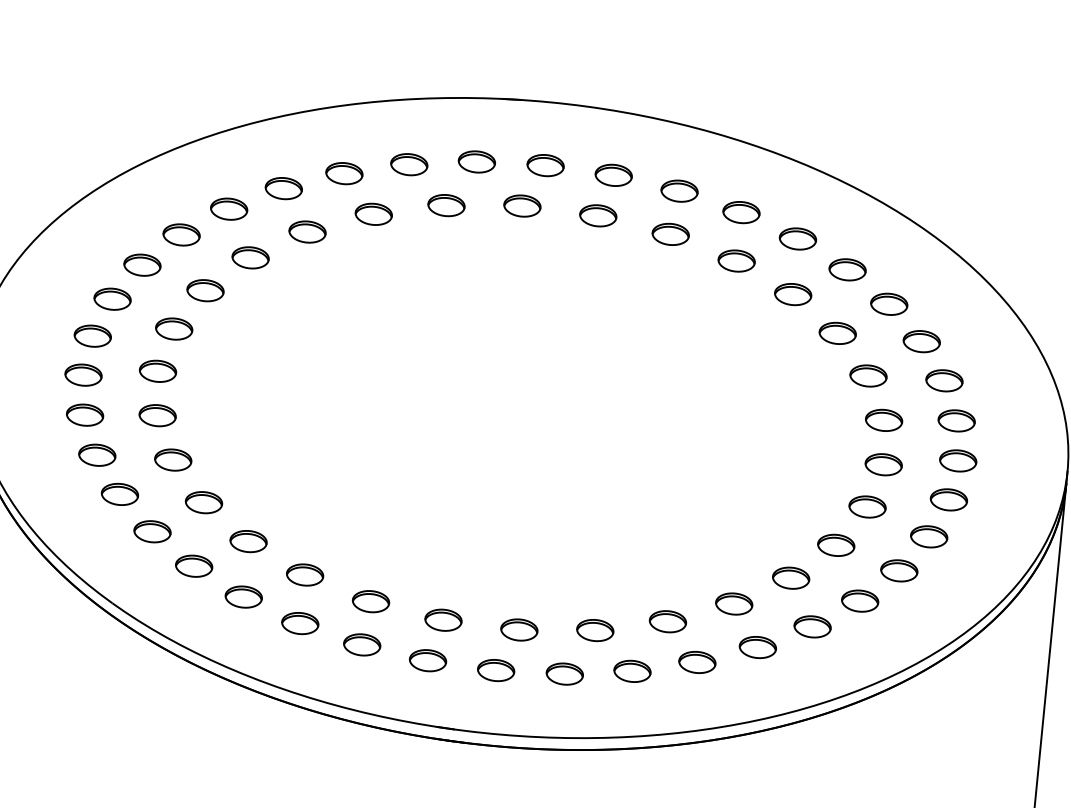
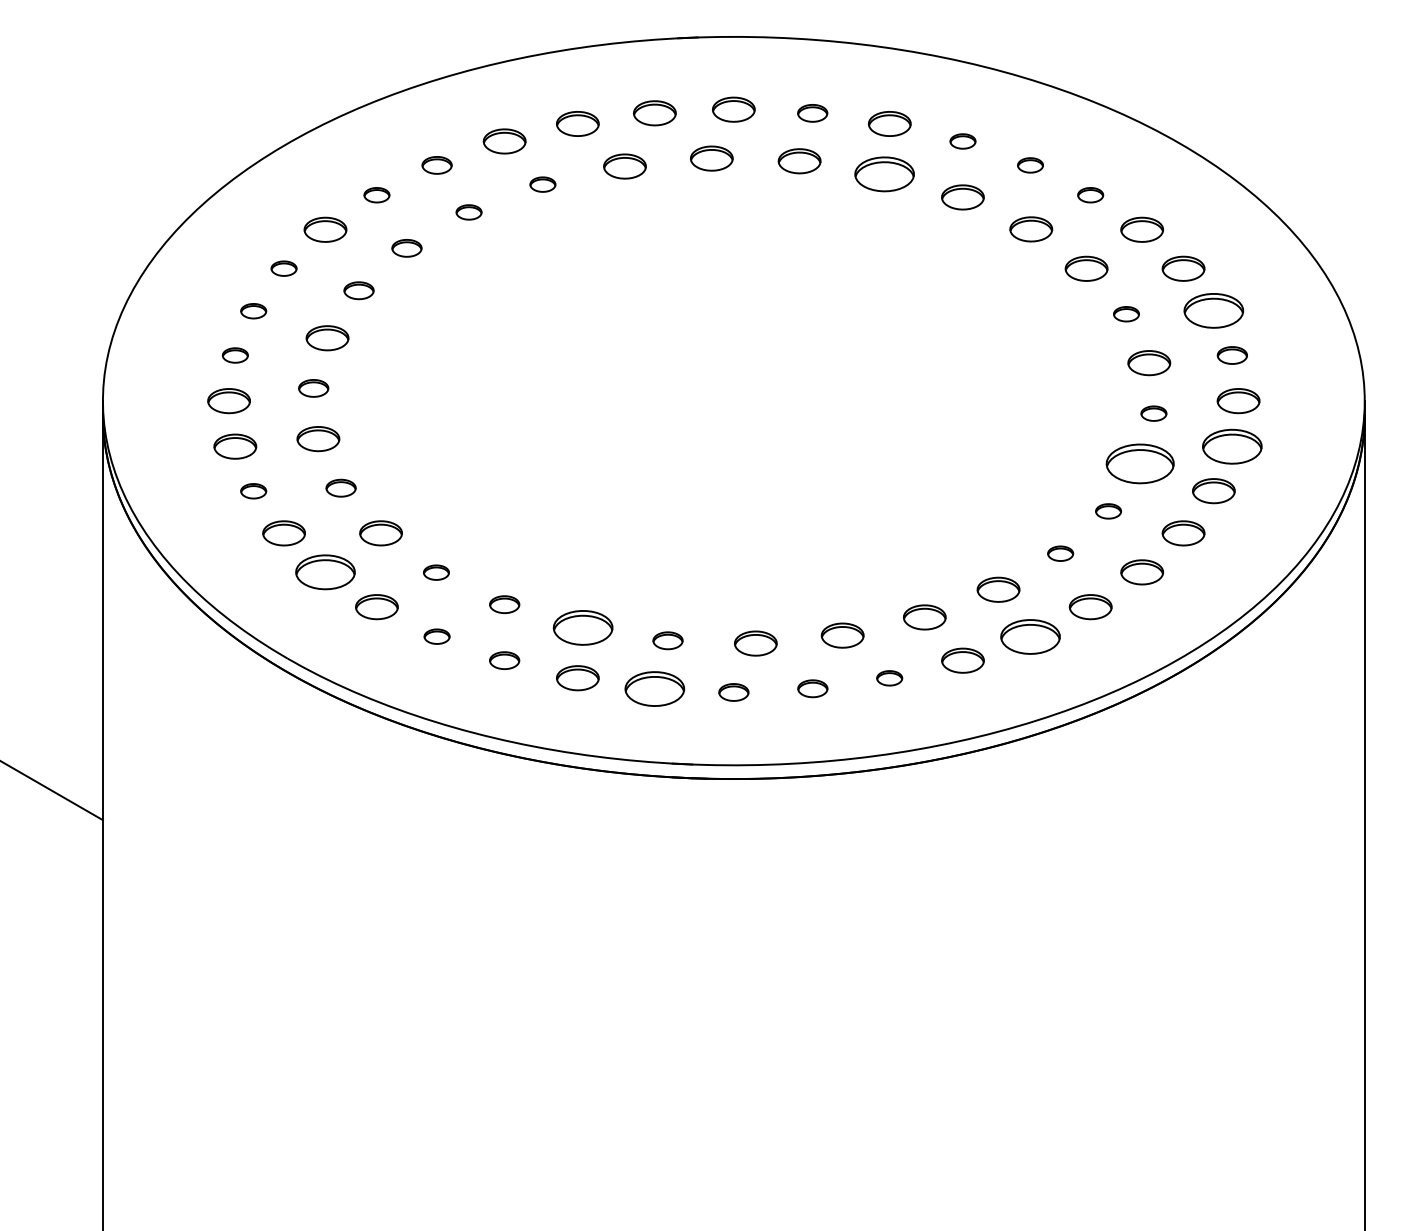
part: (613, 175) -> (812, 113), size x0.7
part: (283, 188) -> (436, 165), size x0.7
part: (228, 209) -> (376, 195), size x0.6
part: (741, 212) -> (962, 141), size x0.6
part: (373, 214) -> (542, 184), size x0.6
part: (307, 232) -> (468, 212), size x0.6
part: (670, 234) -> (884, 174), size x1.4
part: (797, 239) -> (1030, 165), size x0.6
part: (250, 258) -> (406, 248), size x0.7
part: (141, 264) -> (283, 268), size x0.6
part: (847, 270) -> (1090, 195), size x0.6
part: (205, 290) -> (358, 290), size x0.7
part: (112, 299) -> (253, 311), size x0.6
part: (92, 336) -> (235, 355), size x0.6
part: (157, 371) -> (313, 388), size x0.7
part: (868, 376) -> (1126, 314), size x0.6
part: (944, 381) -> (1213, 311), size x1.4
part: (956, 420) -> (1232, 355), size x0.7
part: (97, 455) -> (253, 491), size x0.6
part: (172, 460) -> (340, 488), size x0.7
part: (883, 464) -> (1153, 413), size x0.6
part: (949, 499) -> (1232, 446), size x1.4
part: (867, 506) -> (1139, 463), size x1.6
part: (152, 531) -> (325, 572), size x1.4
part: (248, 541) -> (436, 572), size x0.6
part: (836, 545) -> (1108, 511), size x0.6
part: (304, 574) -> (504, 604), size x0.7
part: (790, 577) -> (1060, 553), size x0.6
part: (243, 596) -> (436, 636), size x0.6
part: (370, 601) -> (582, 627), size x1.4
part: (443, 619) -> (667, 640), size x0.7
part: (300, 623) -> (504, 660), size x0.7
part: (757, 647) -> (1030, 636), size x1.4
part: (427, 660) -> (654, 688), size x1.4
part: (495, 670) -> (733, 692), size x0.7
part: (632, 671) -> (889, 678), size x0.6
part: (564, 673) -> (812, 688), size x0.7

